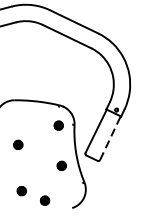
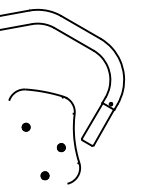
part: (57, 125) -> (60, 113), removed
line: (109, 138) -> (103, 127), dashed -> solid
part: (20, 190) -> (25, 165), removed

